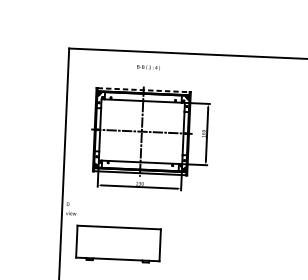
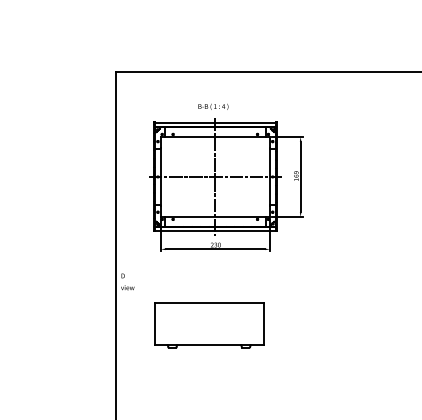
text: (148, 67) -> (213, 106), moved
line: (143, 90) -> (215, 122), dashed -> solid
part: (118, 244) -> (209, 325), moved

